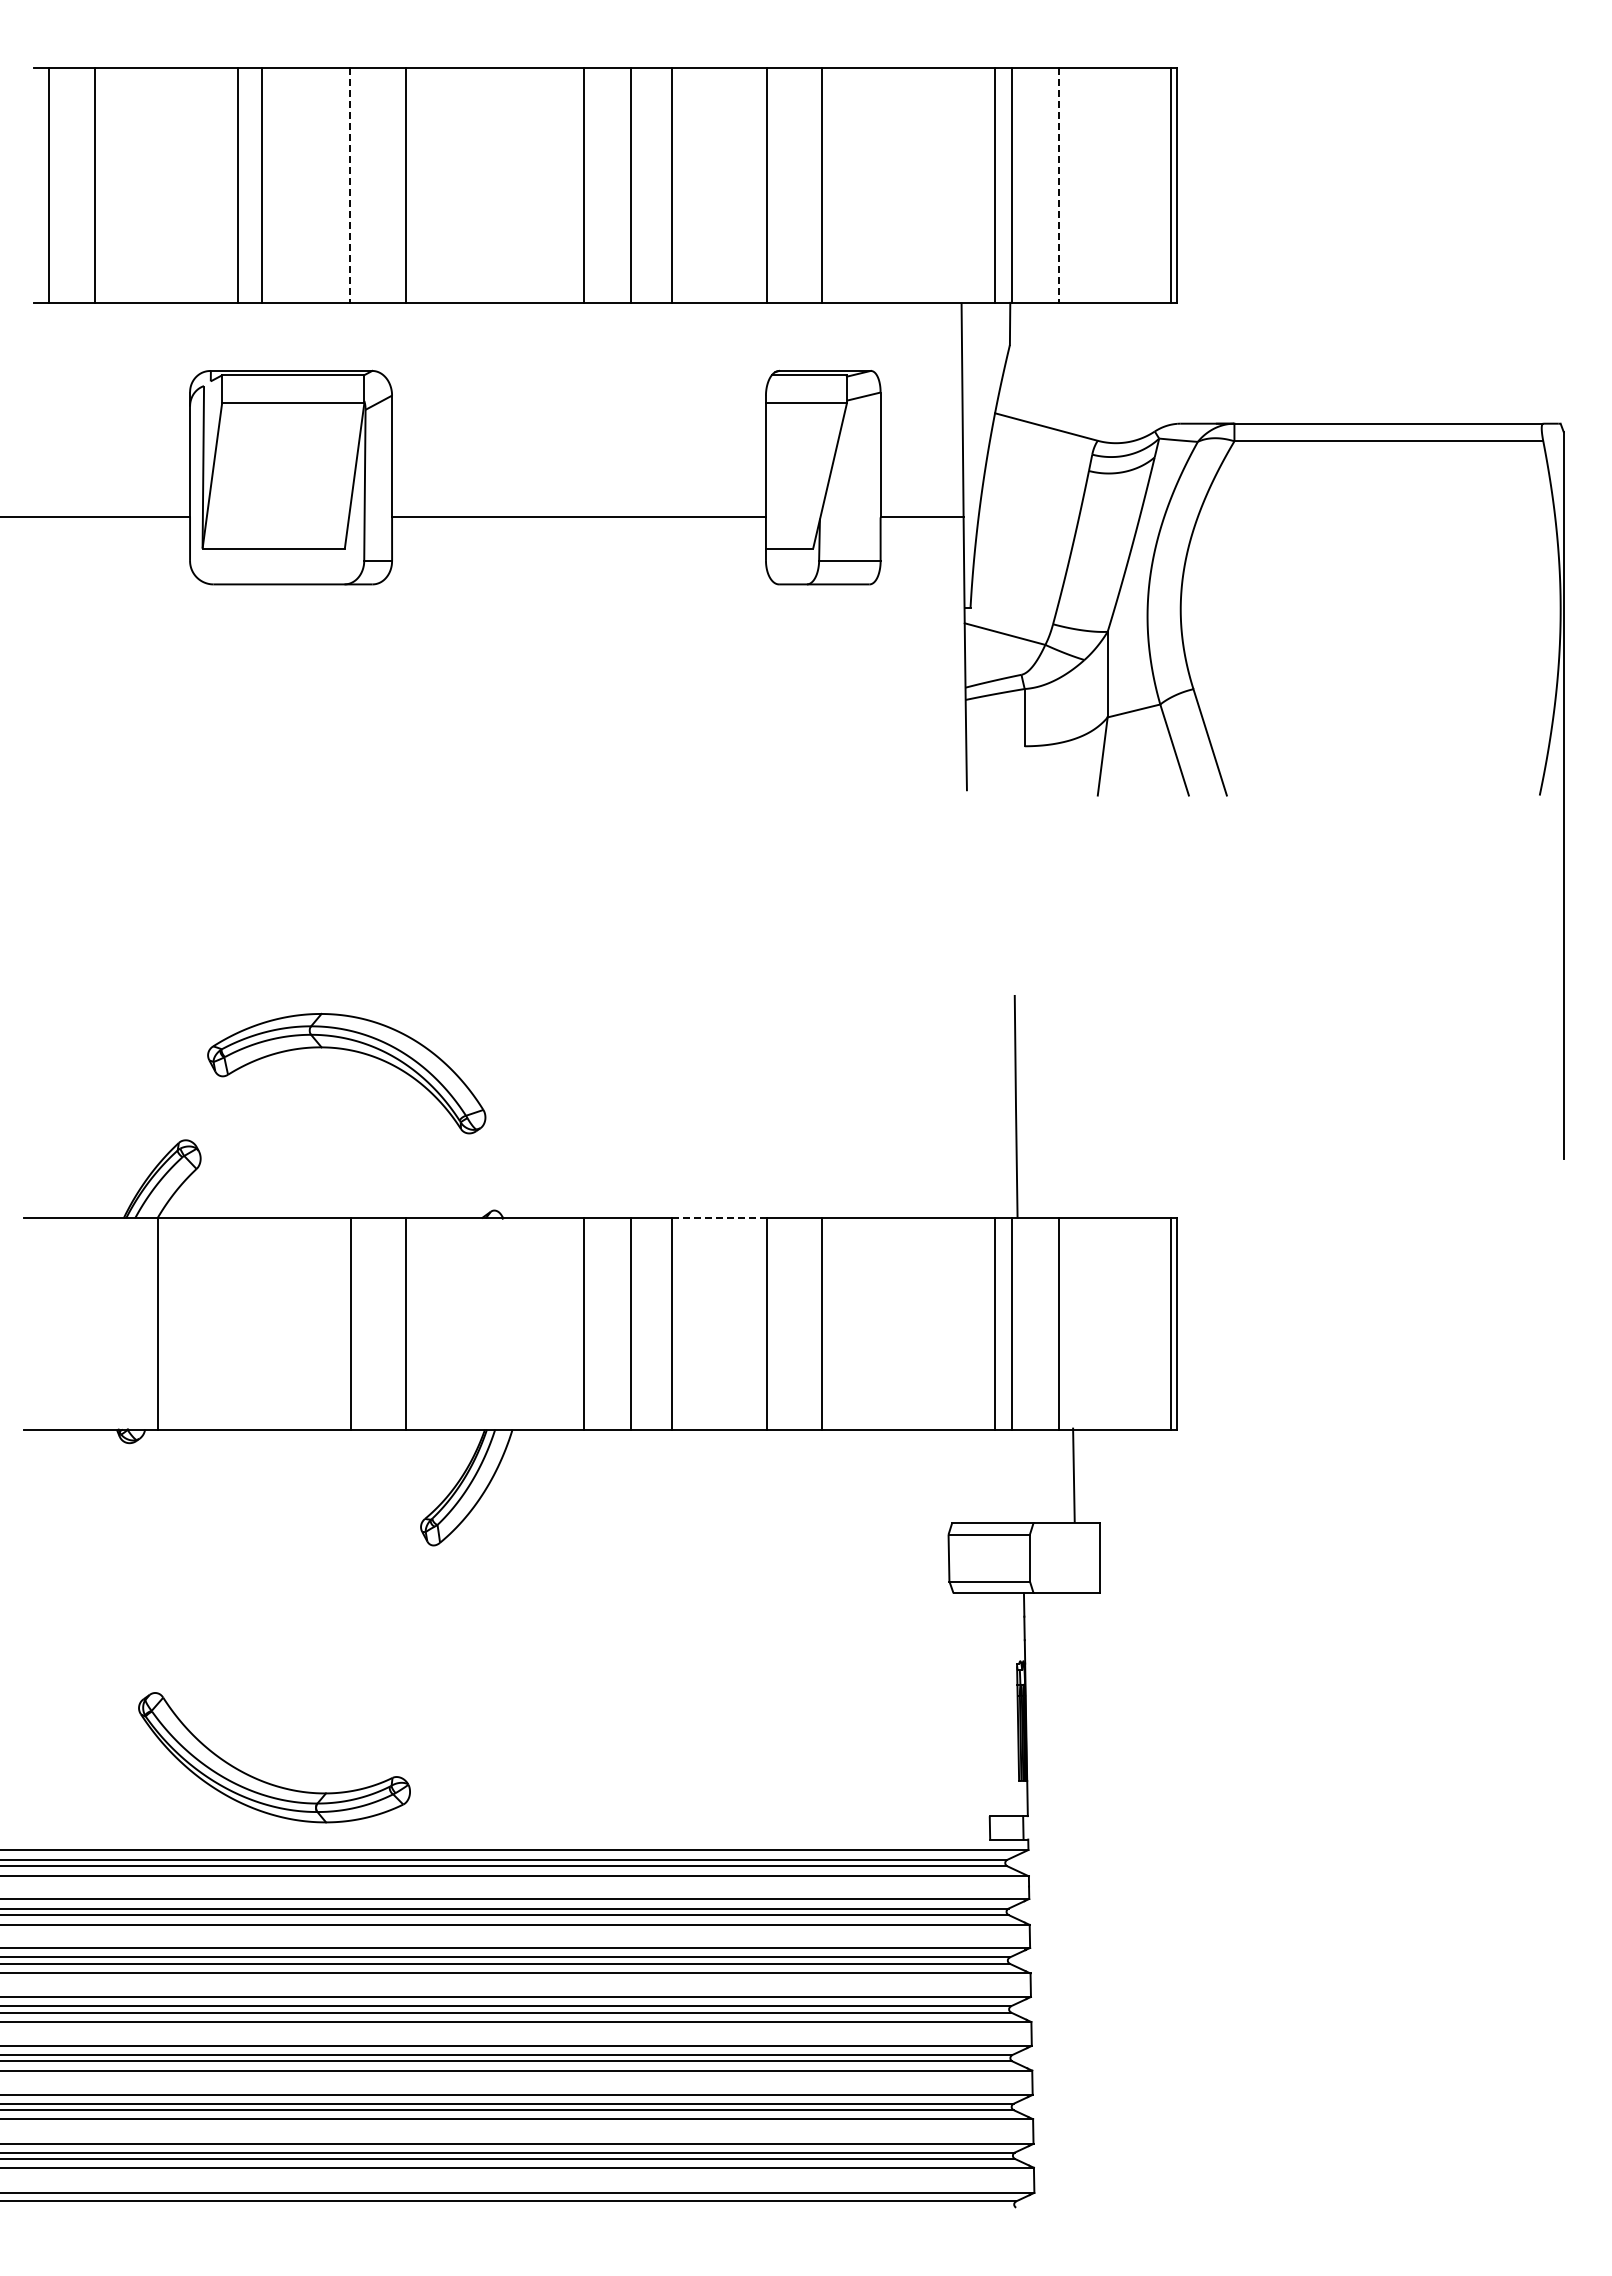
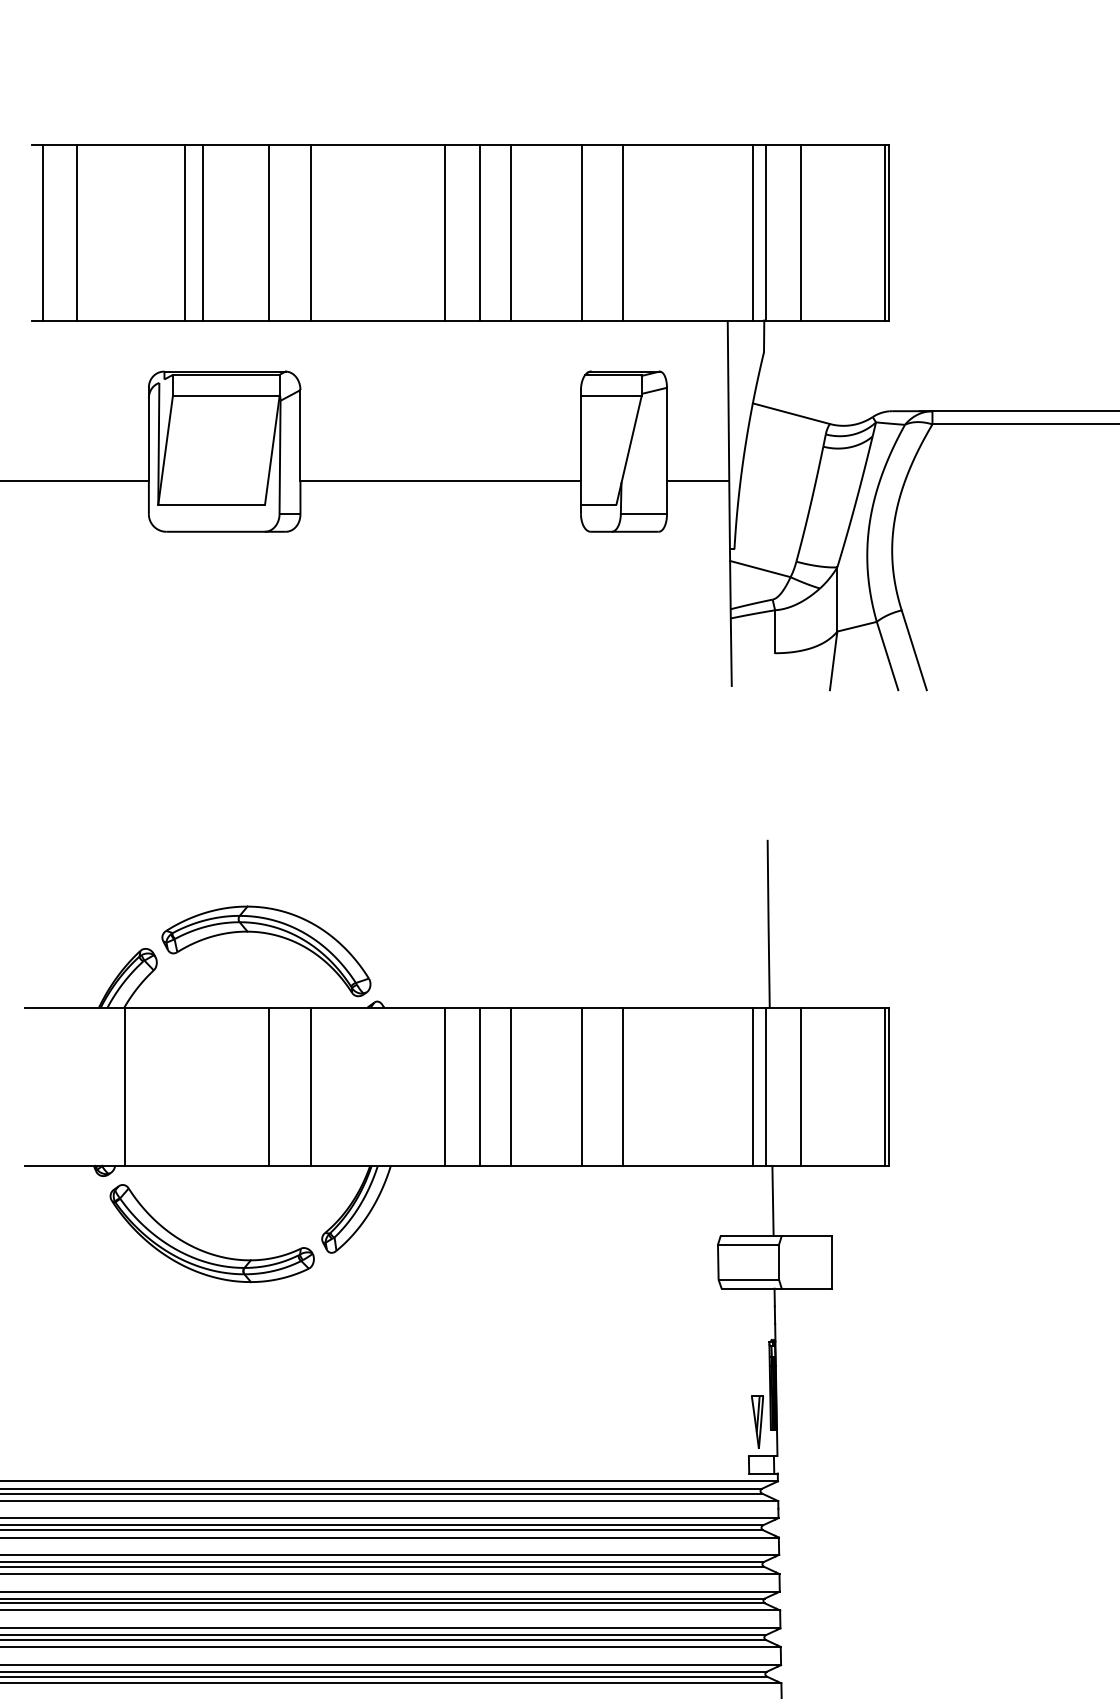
line: (350, 186) -> (269, 233), dashed -> solid
line: (1059, 186) -> (801, 233), dashed -> solid
part: (350, 1051) -> (269, 934), moved
line: (719, 1218) -> (546, 1007), dashed -> solid
line: (1073, 1474) -> (772, 1200), moved
part: (1000, 1770) -> (756, 1421), added
part: (266, 1781) -> (206, 1251), moved

